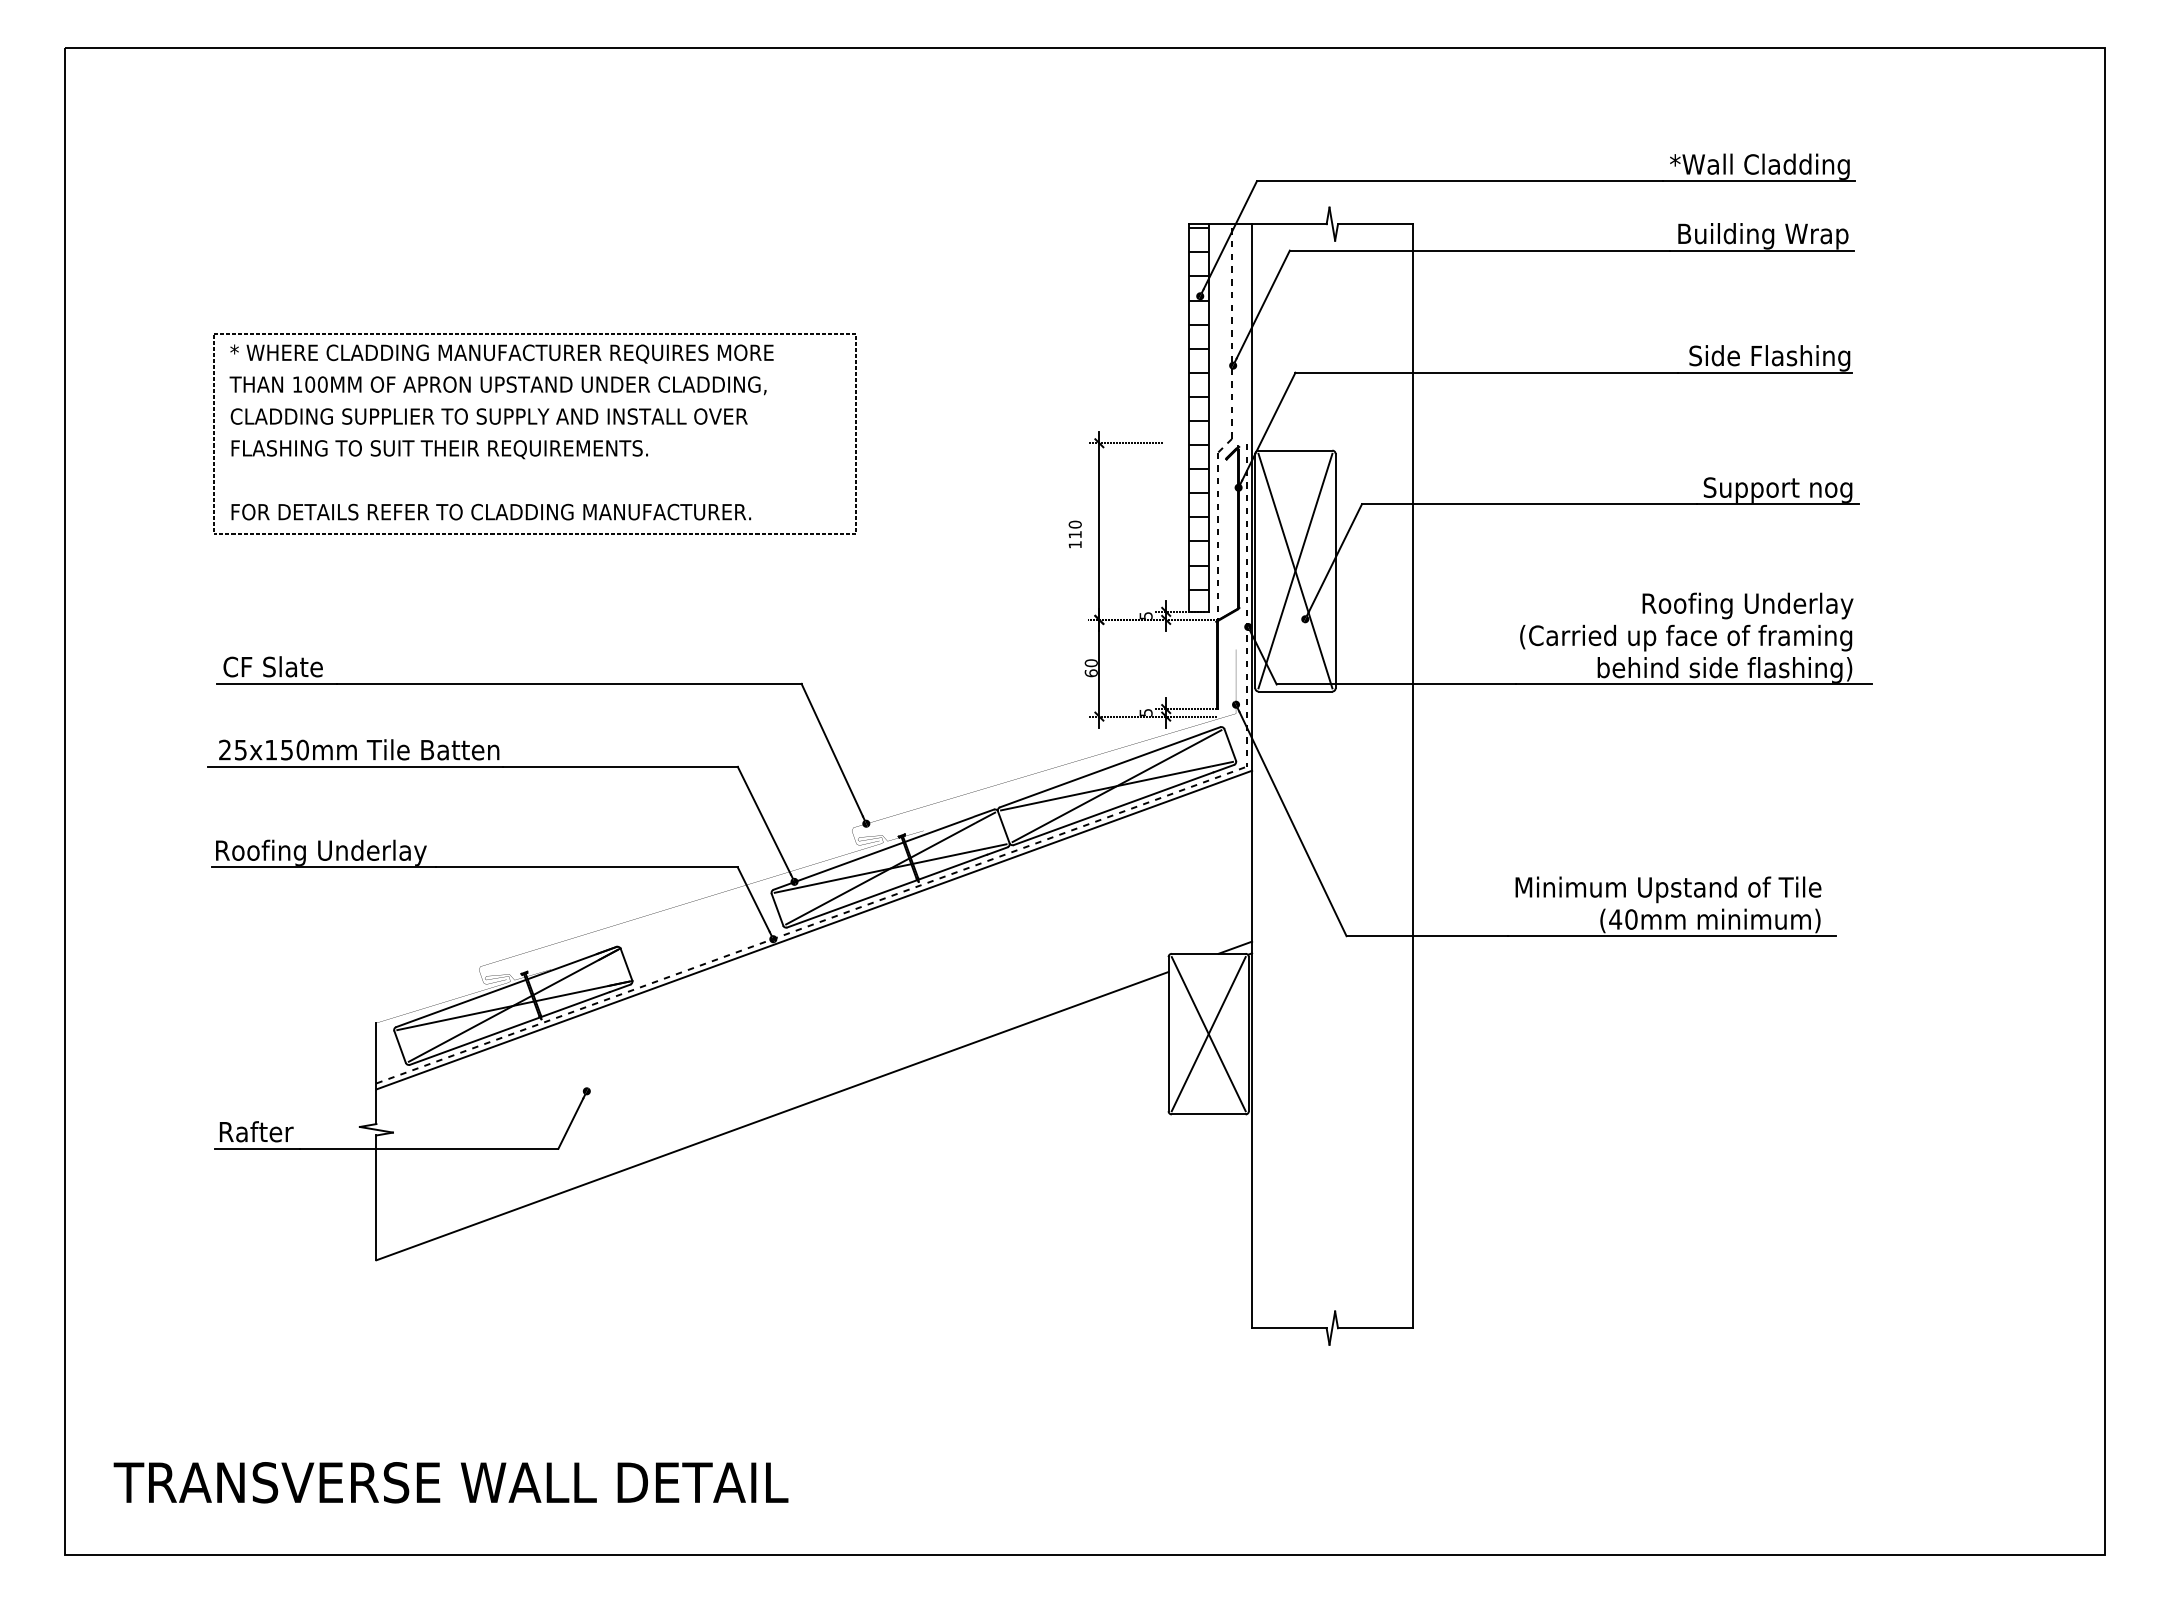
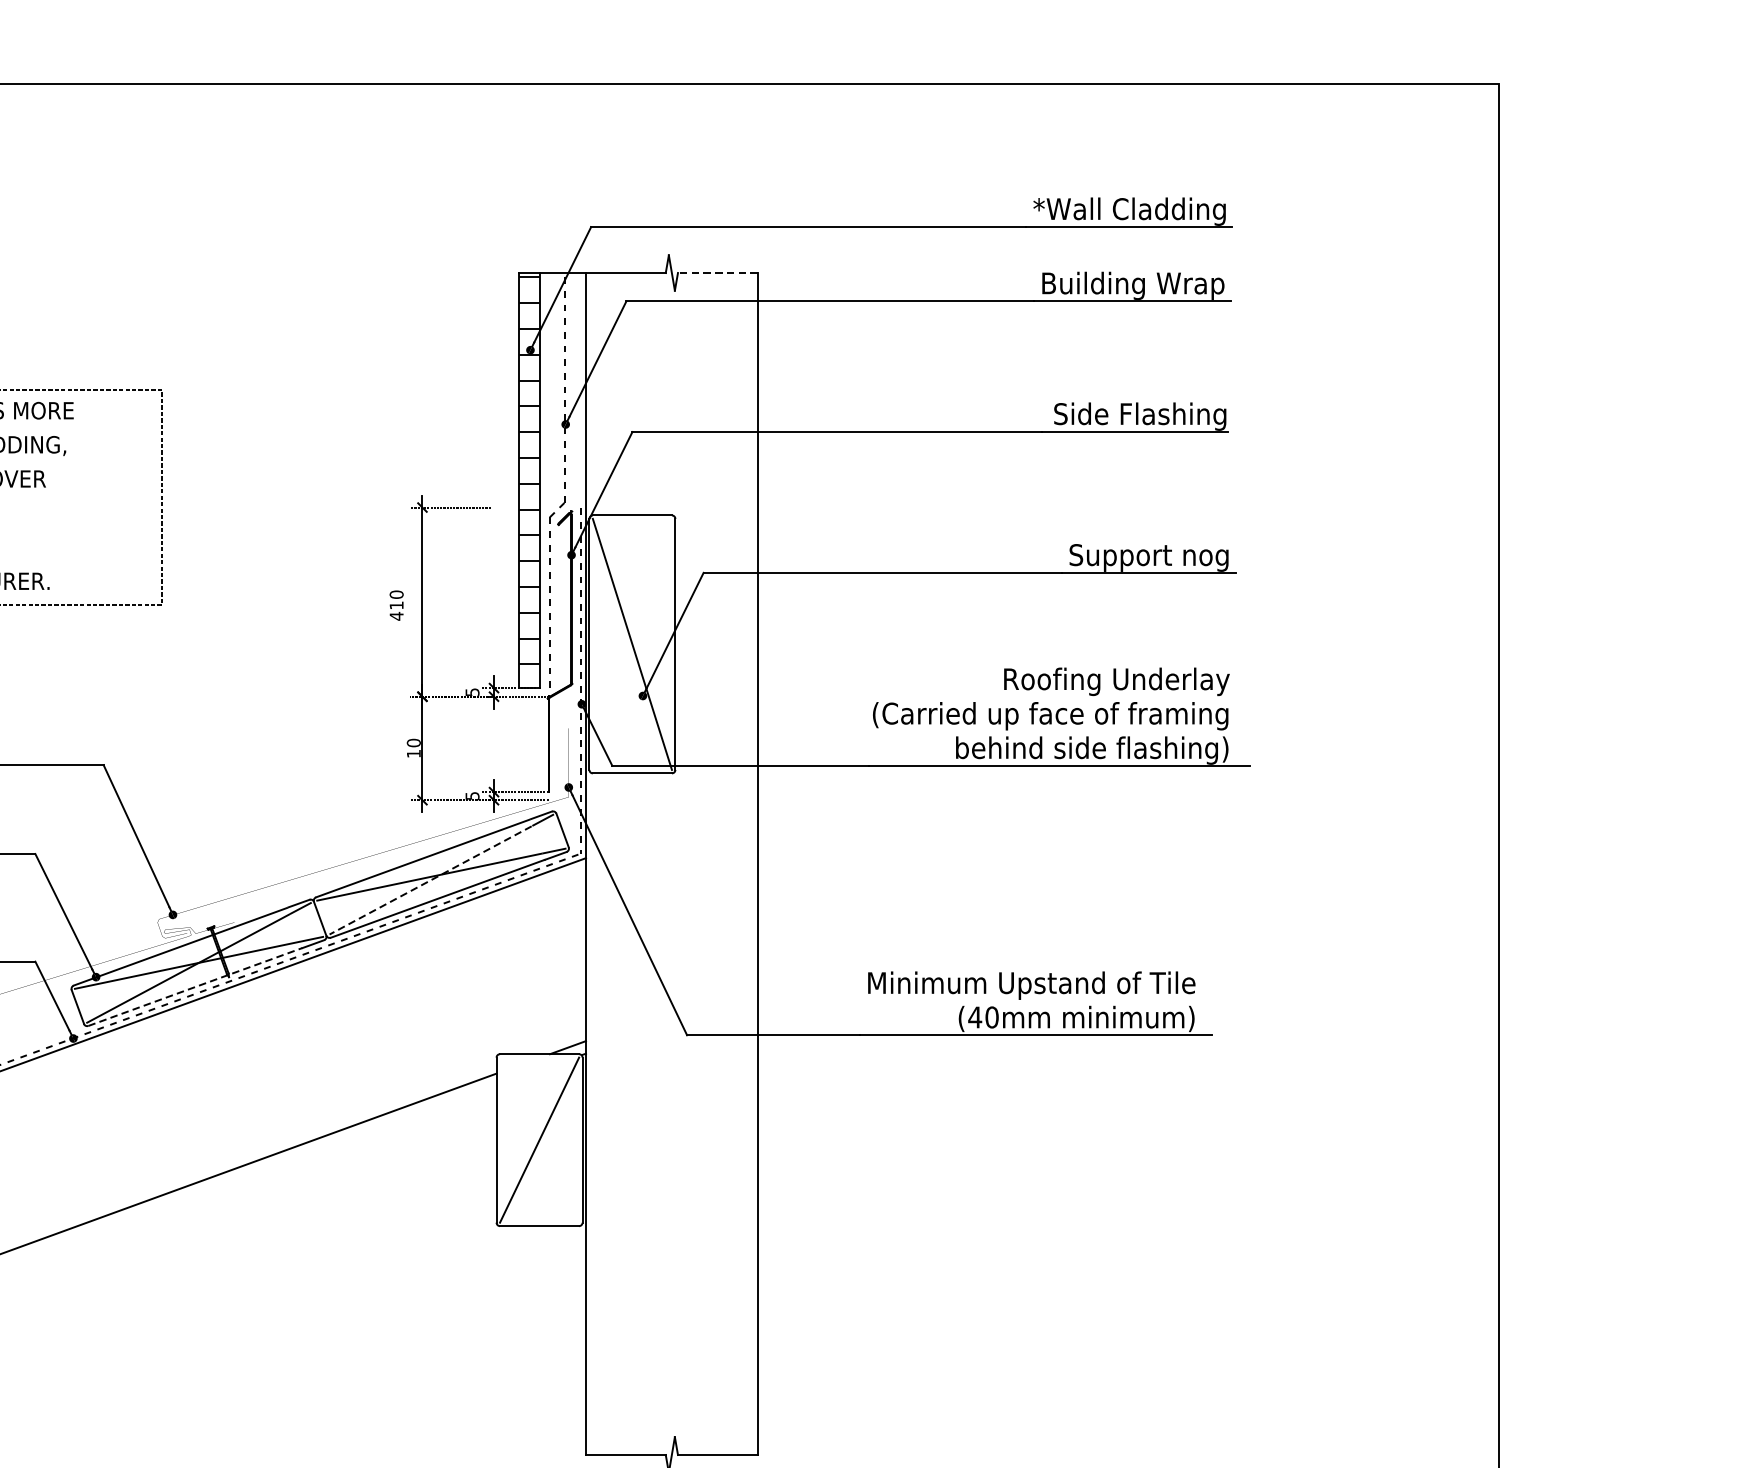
line: (1374, 224) -> (717, 273), solid -> dashed
text: (1074, 544) -> (395, 615), 110 -> 410
line: (1295, 570) -> (632, 643), removed
text: (1090, 673) -> (412, 754), 60 -> 10
line: (1106, 791) -> (430, 880), solid -> dashed
line: (887, 890) -> (195, 986), solid -> dashed
line: (1208, 1034) -> (539, 1140), removed

